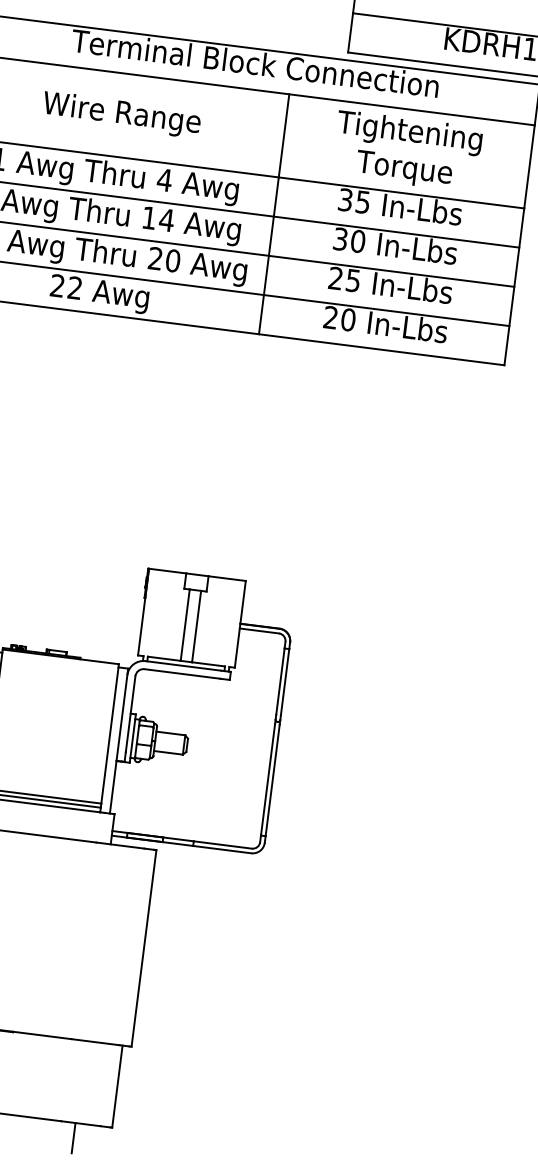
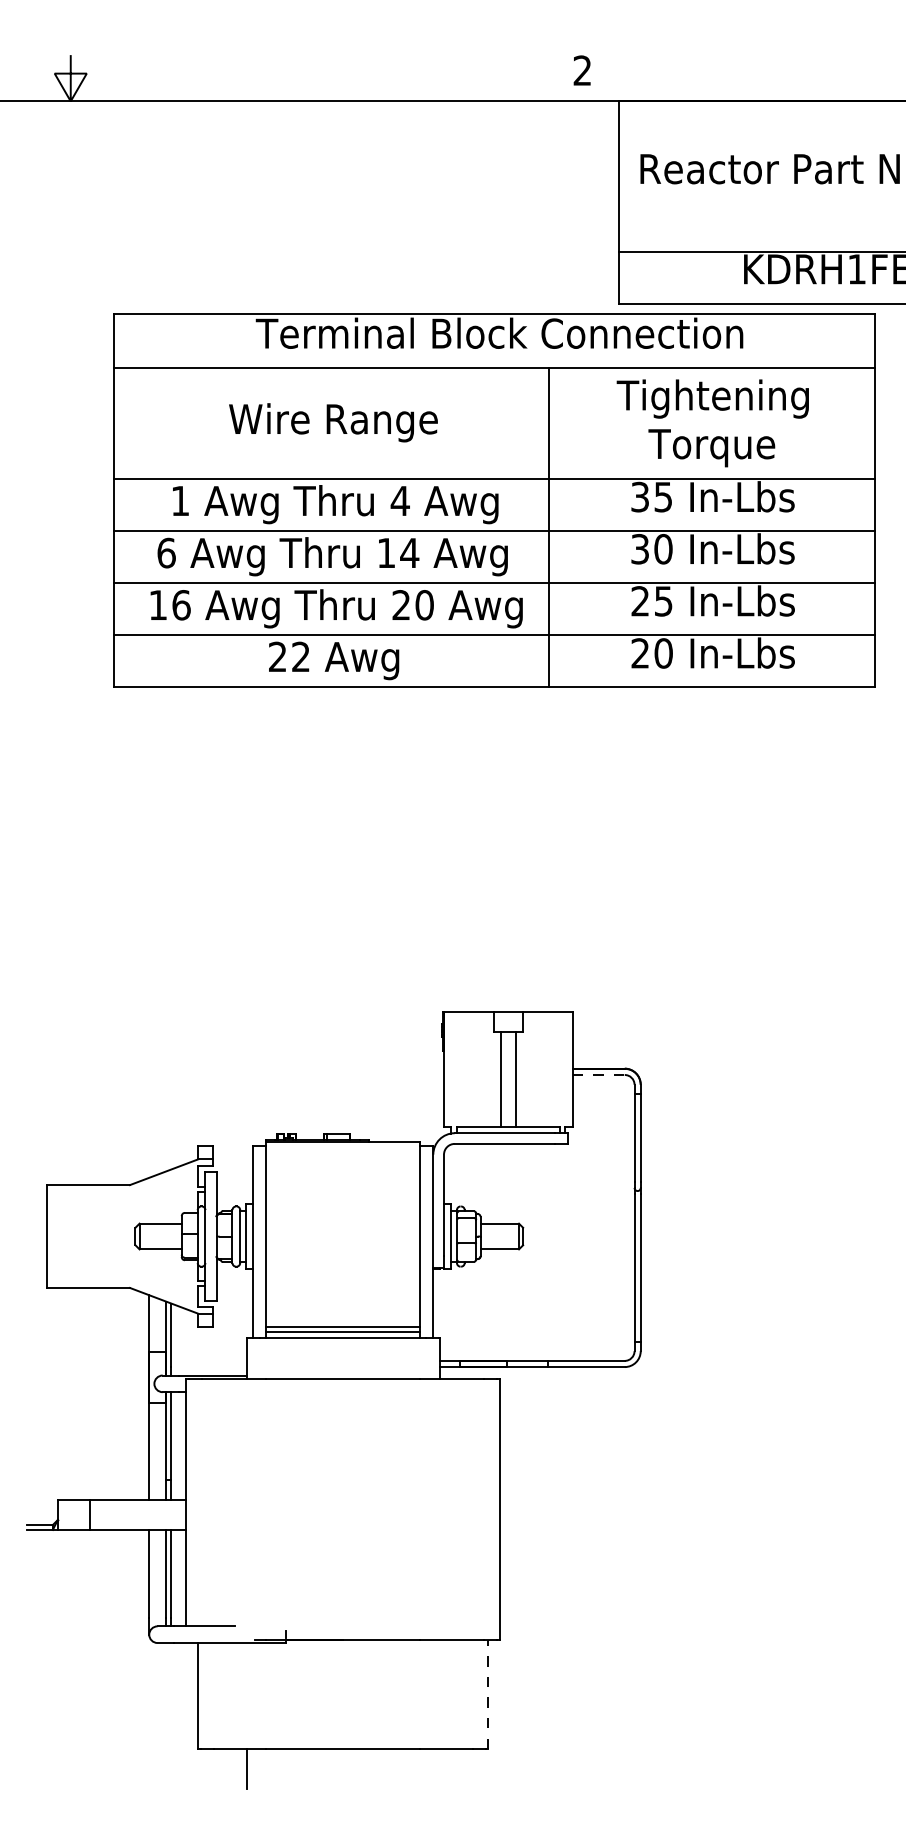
line: (259, 631) -> (599, 1075), solid -> dashed
line: (117, 1086) -> (488, 1694), solid -> dashed
line: (73, 1137) -> (439, 1768), removed

